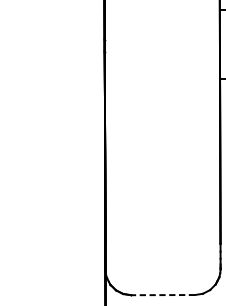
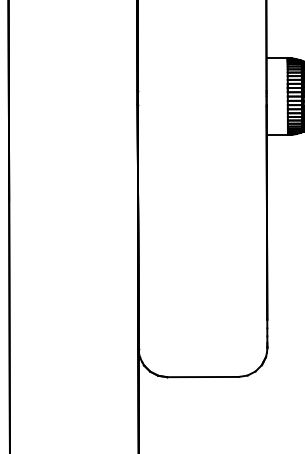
line: (163, 295) -> (203, 377), dashed -> solid

